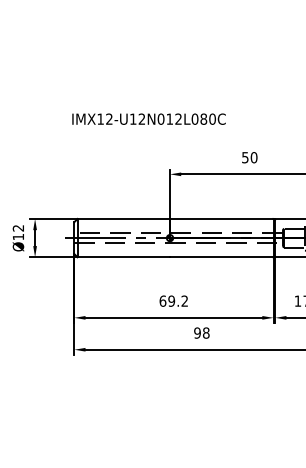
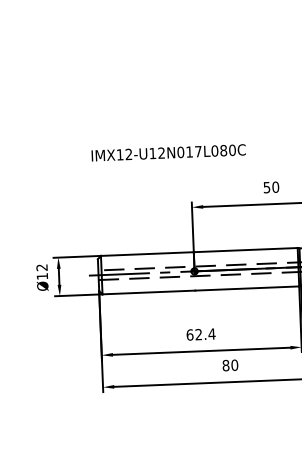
text: (178, 118) -> (198, 150), IMX12-U12N012L080C -> IMX12-U12N017L080C
text: (178, 300) -> (205, 333), 69.2 -> 62.4
text: (201, 332) -> (229, 364), 98 -> 80

